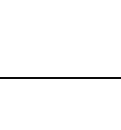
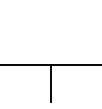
line: (61, 99) -> (51, 83), added

